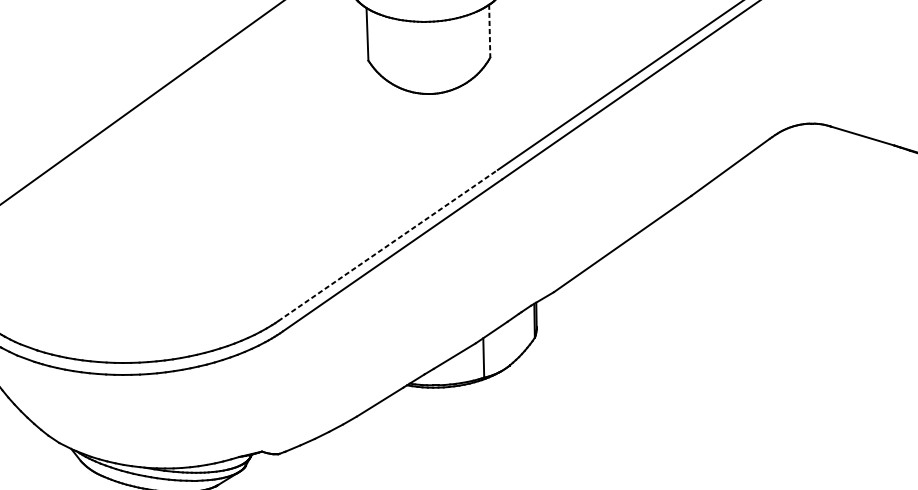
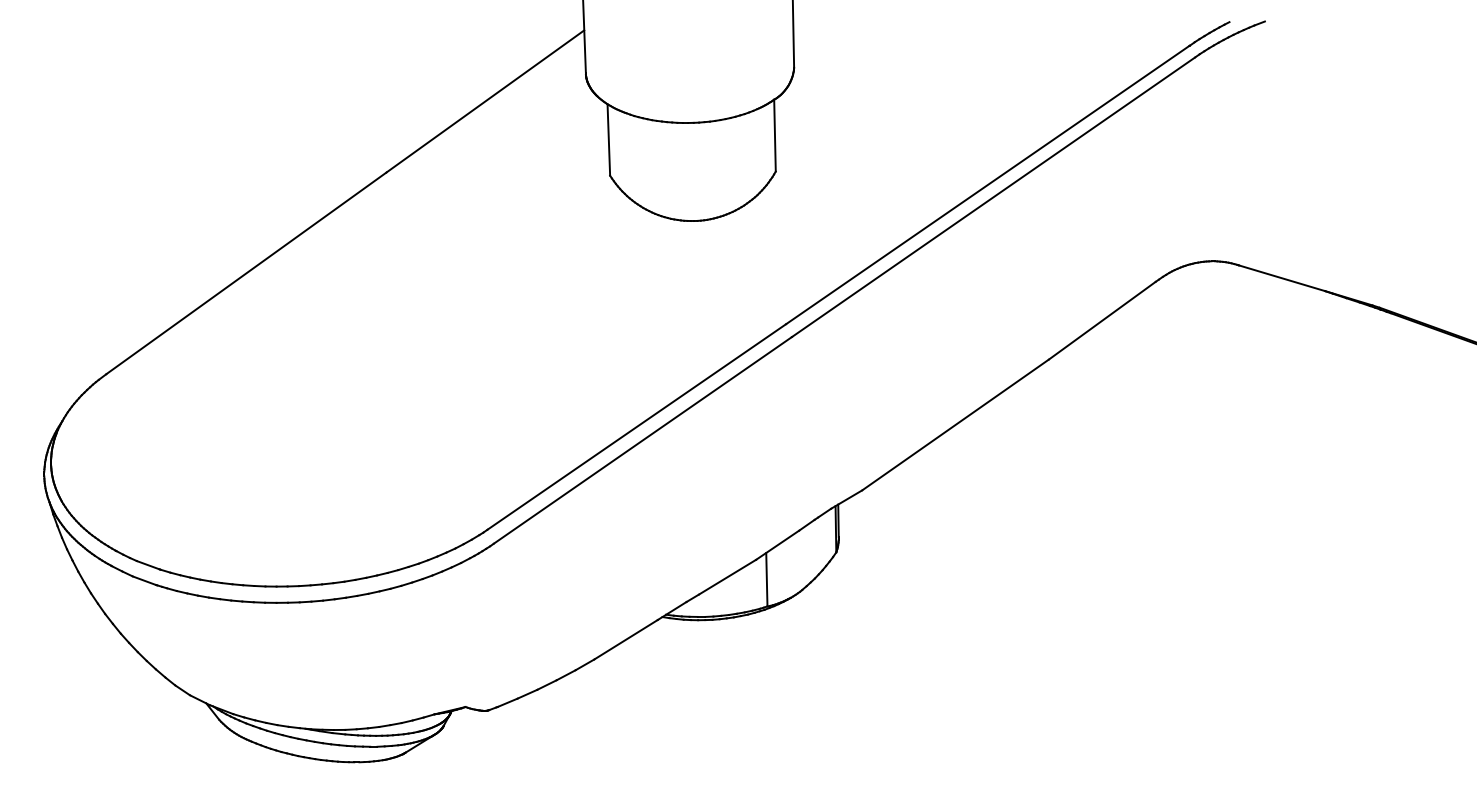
line: (489, 31) -> (774, 135), dashed -> solid
line: (388, 245) -> (637, 426), dashed -> solid

